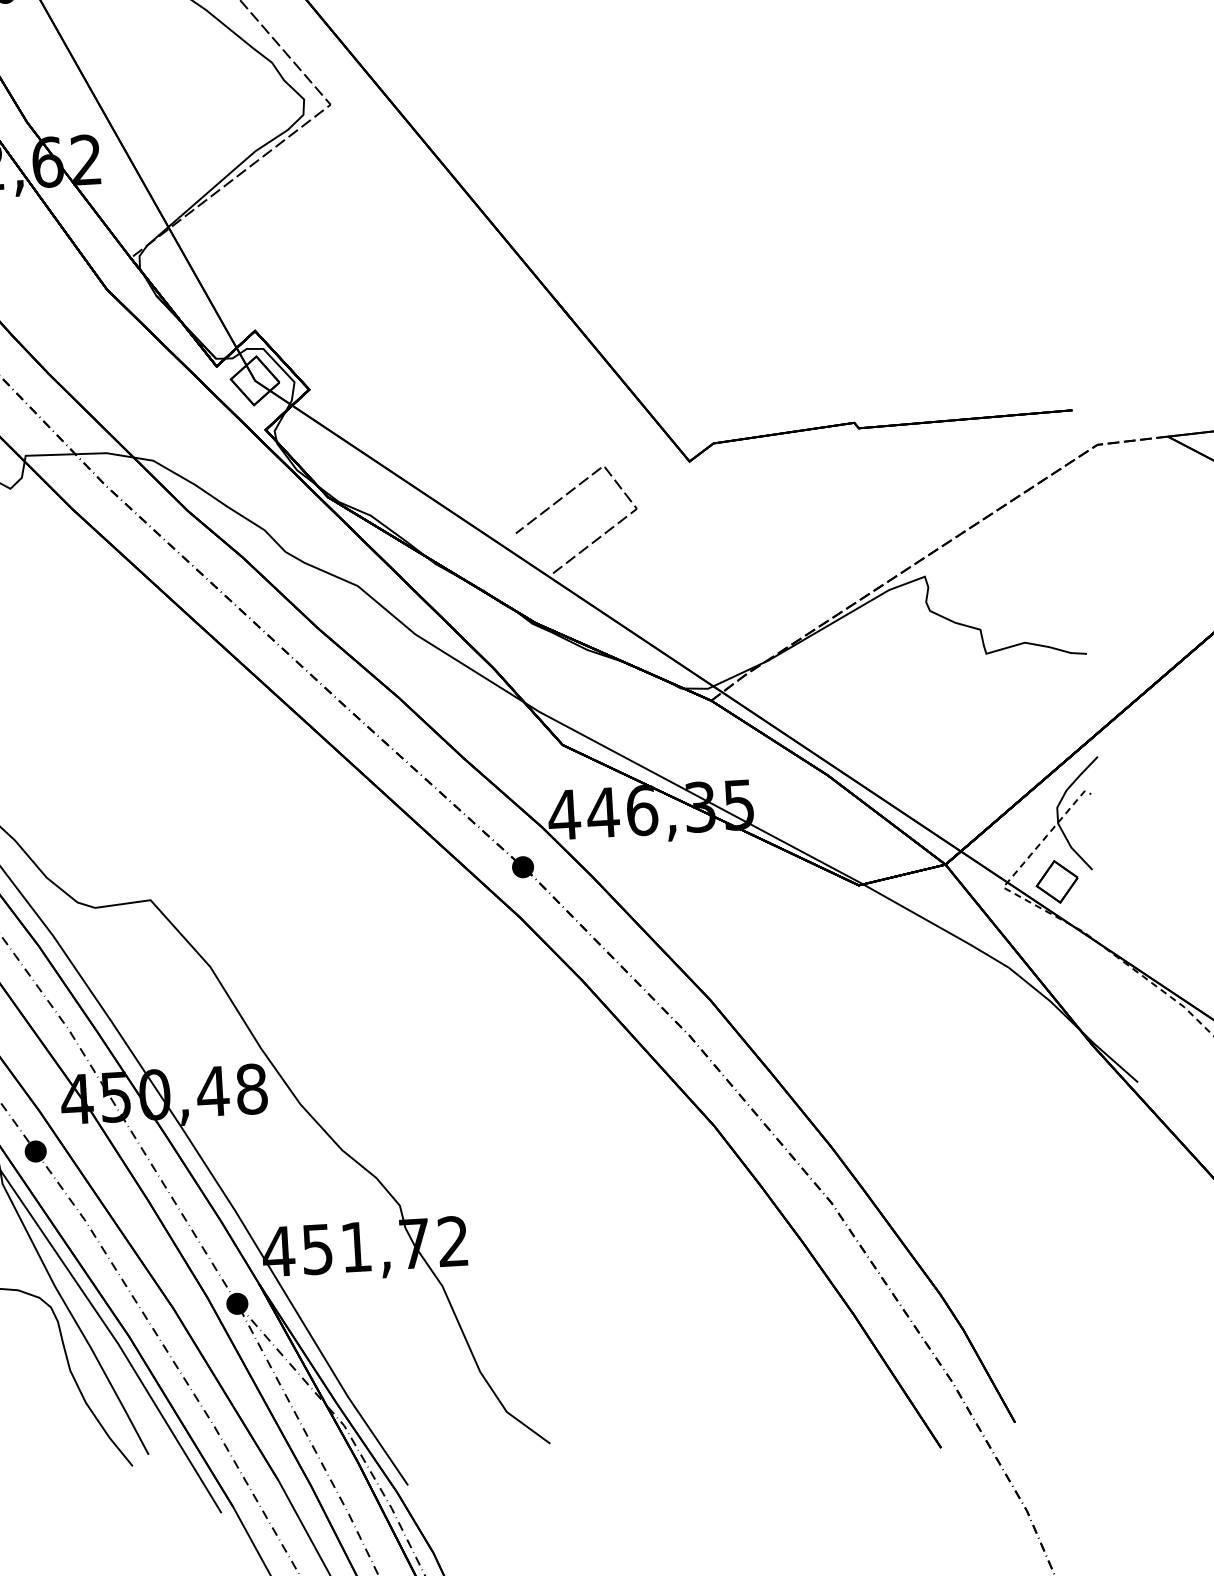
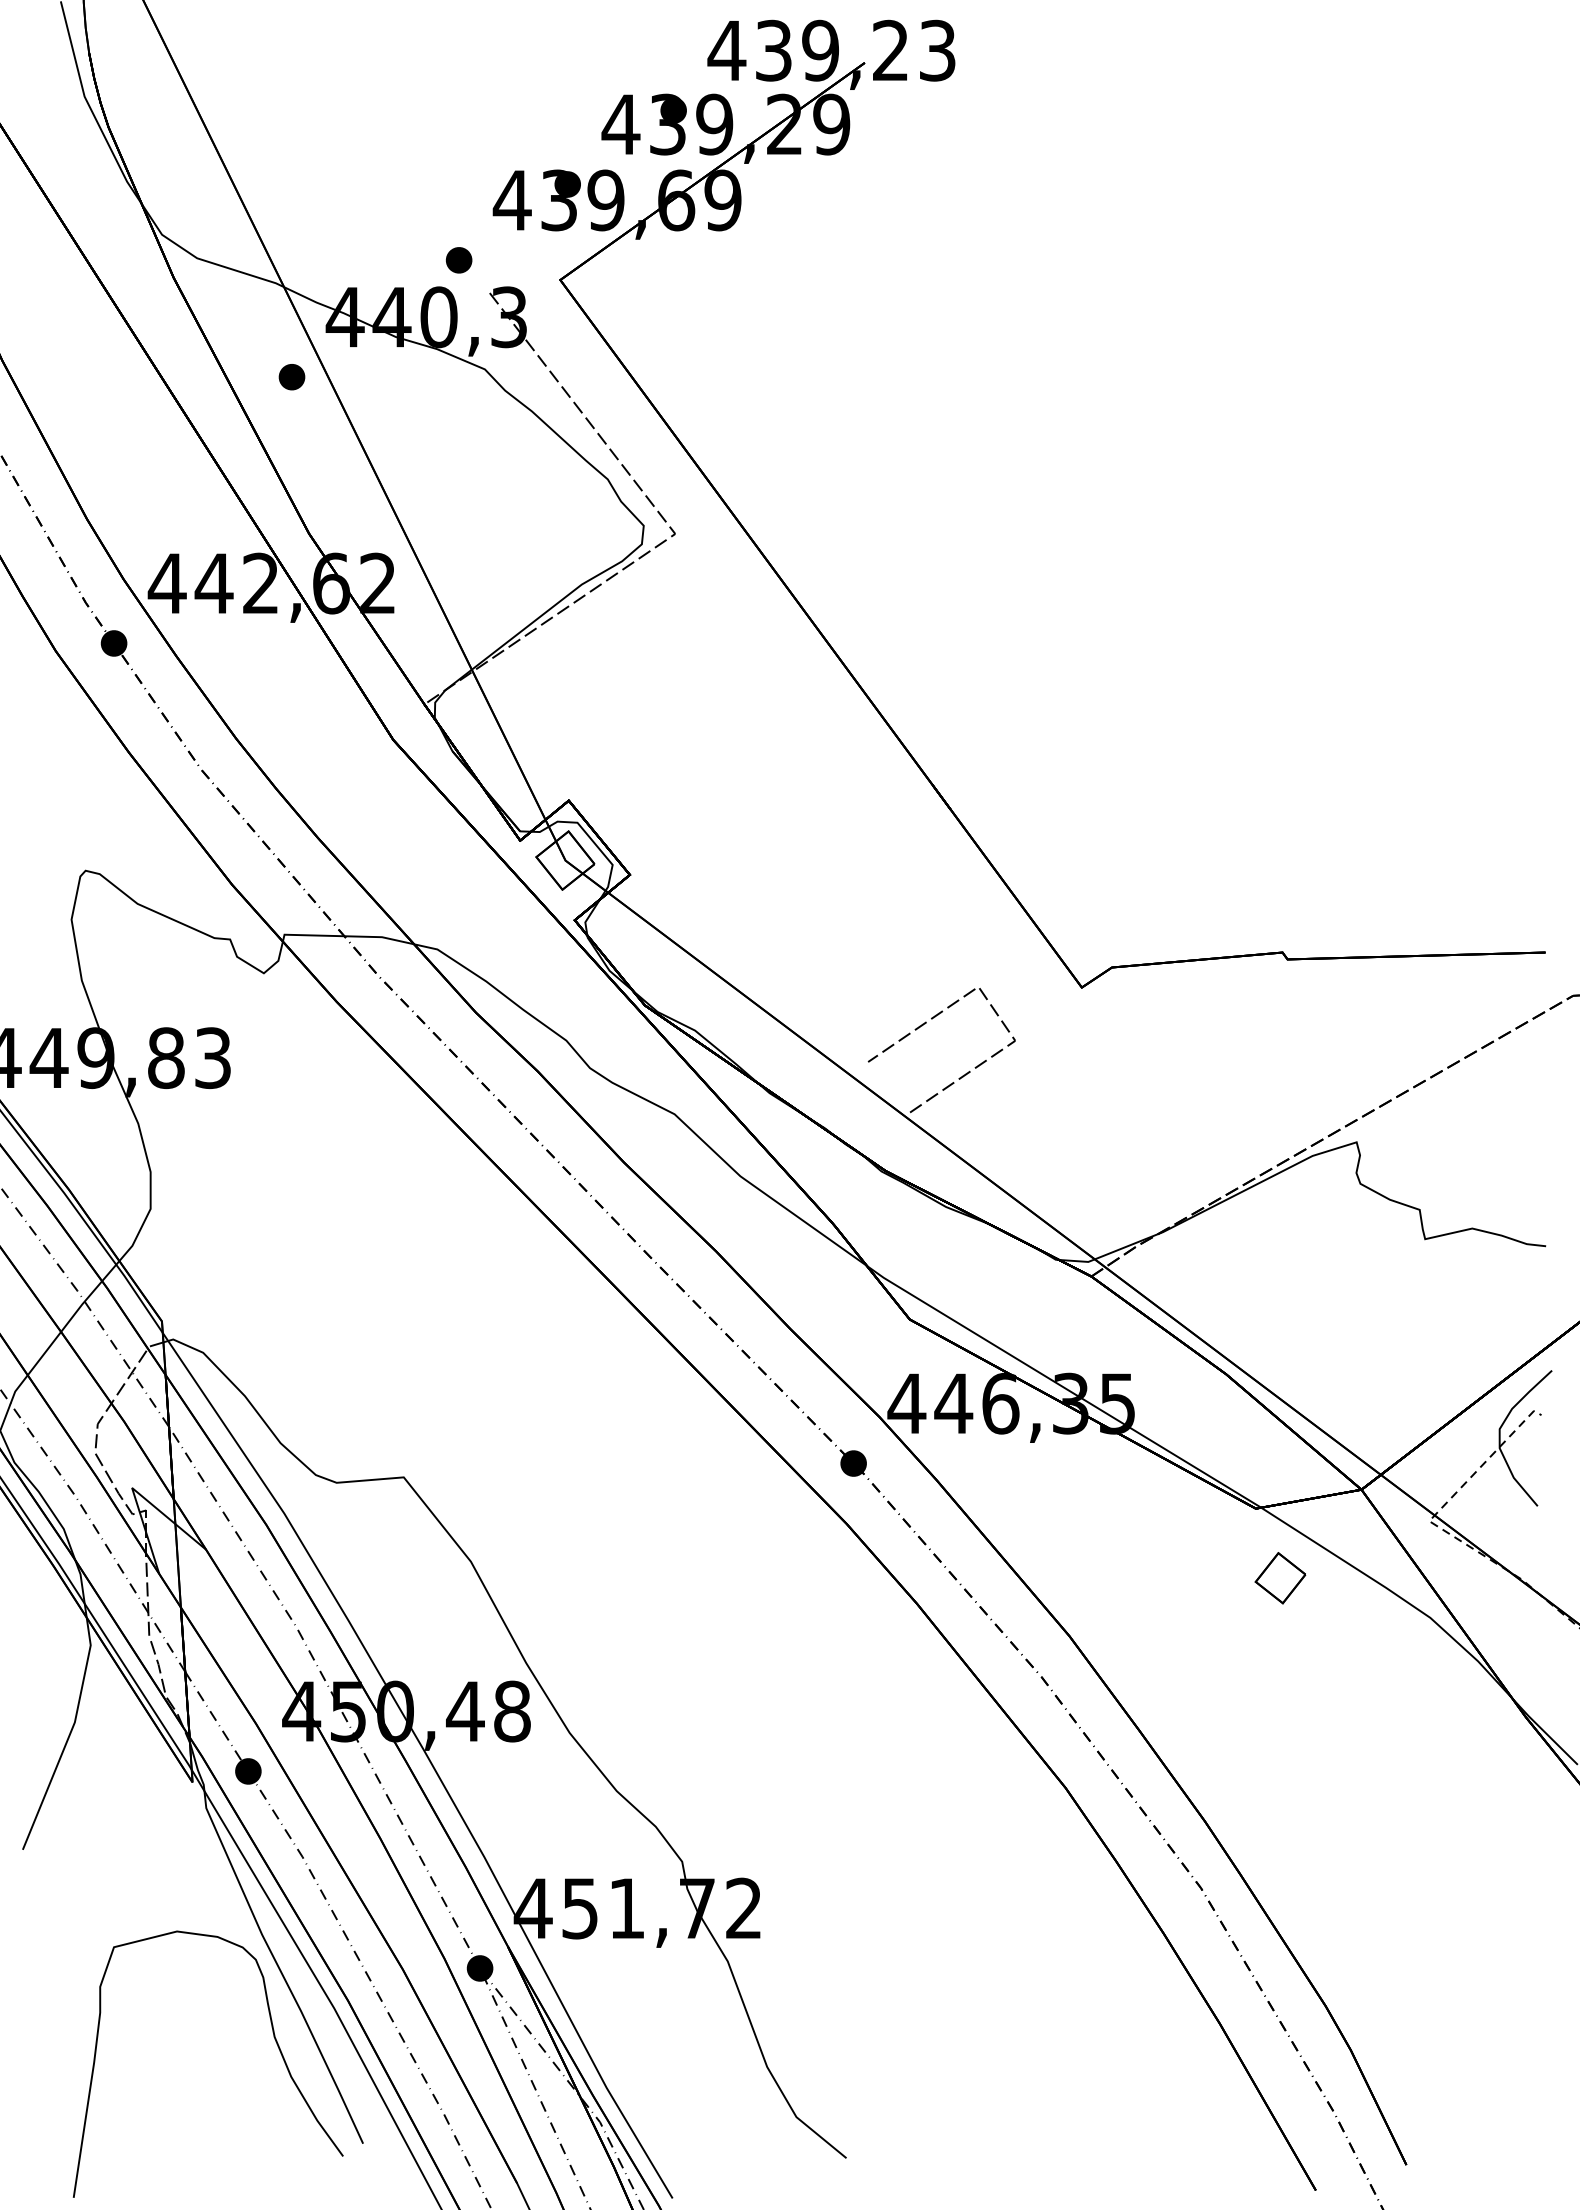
part: (1057, 882) -> (1280, 1578), moved

